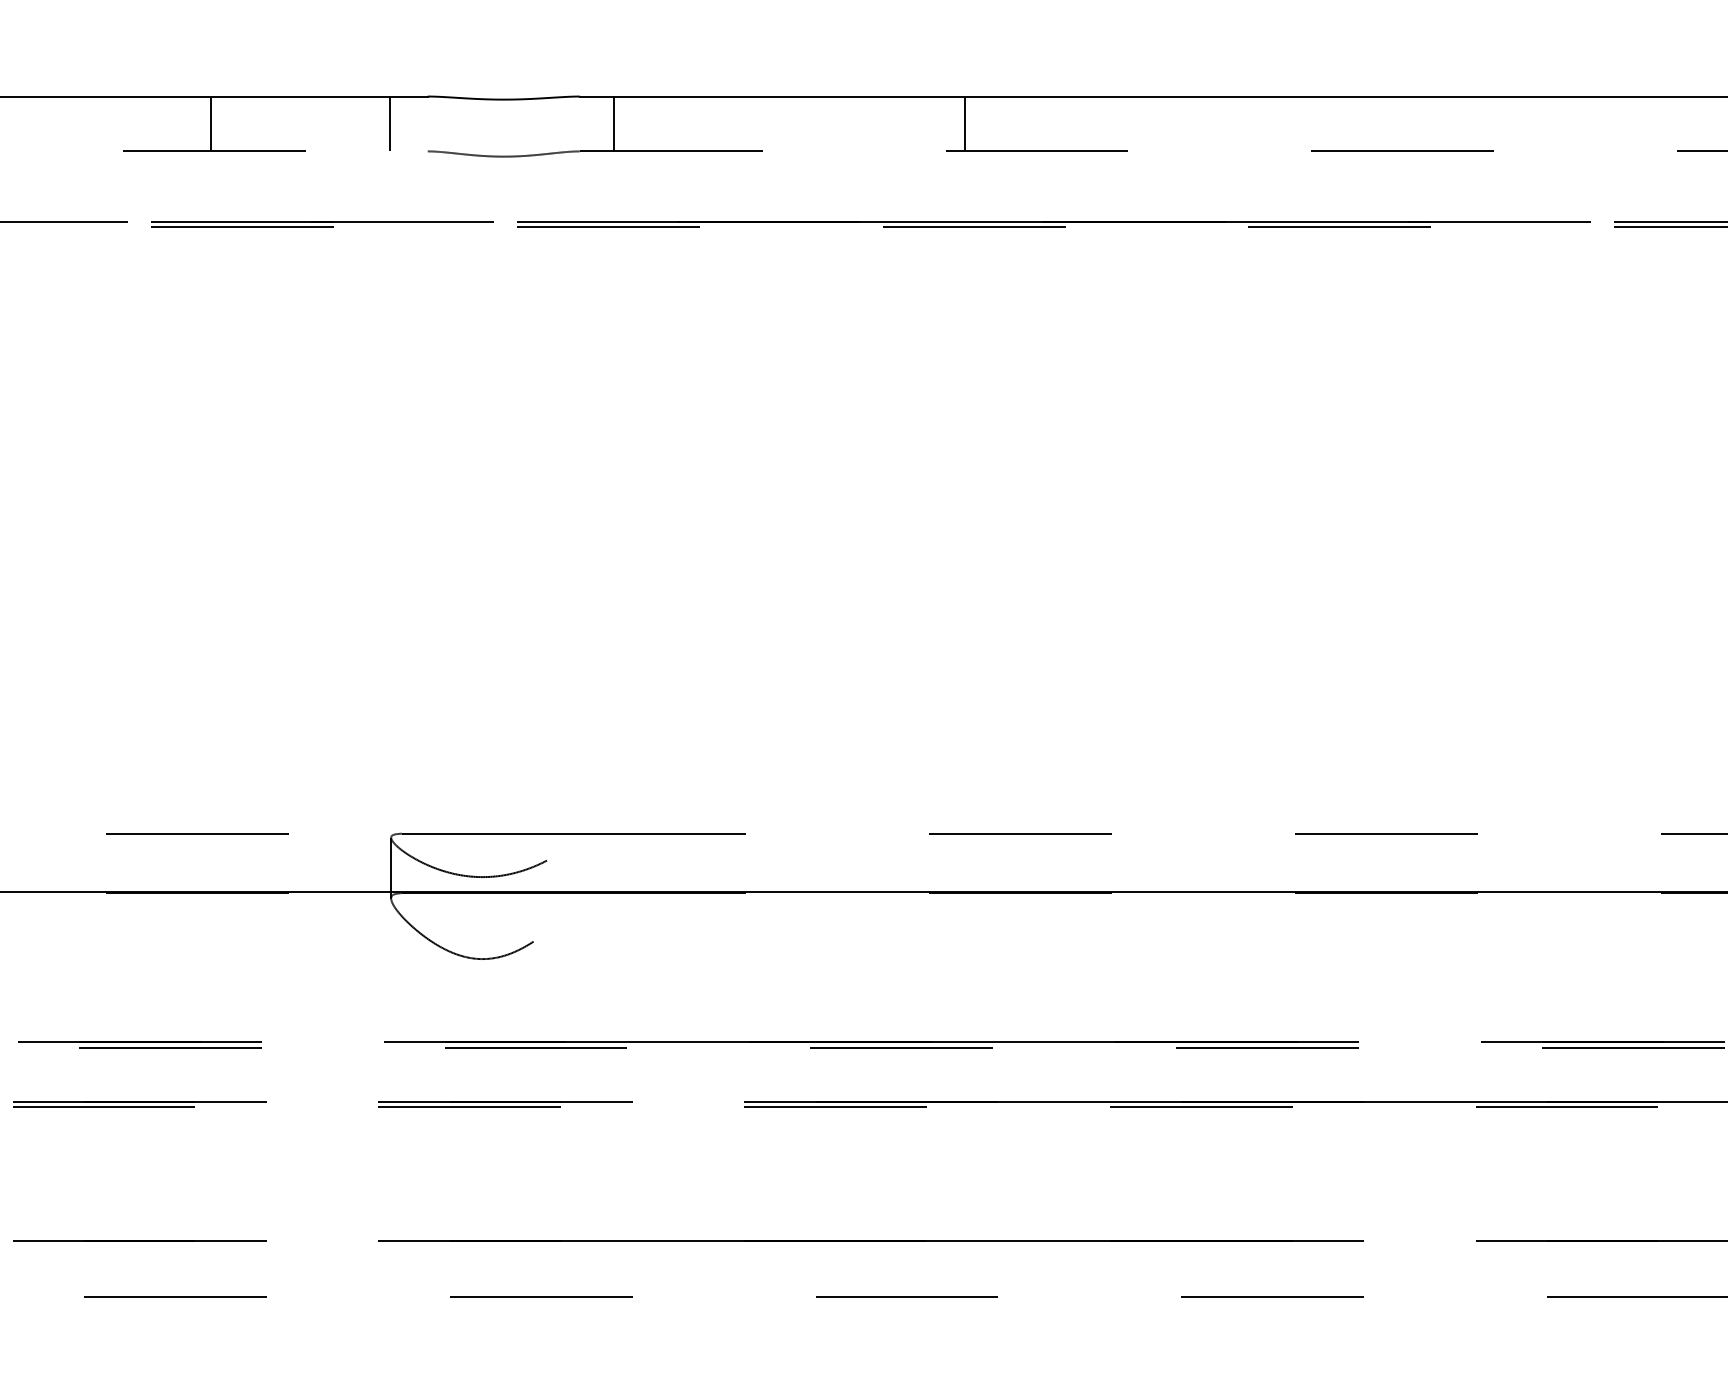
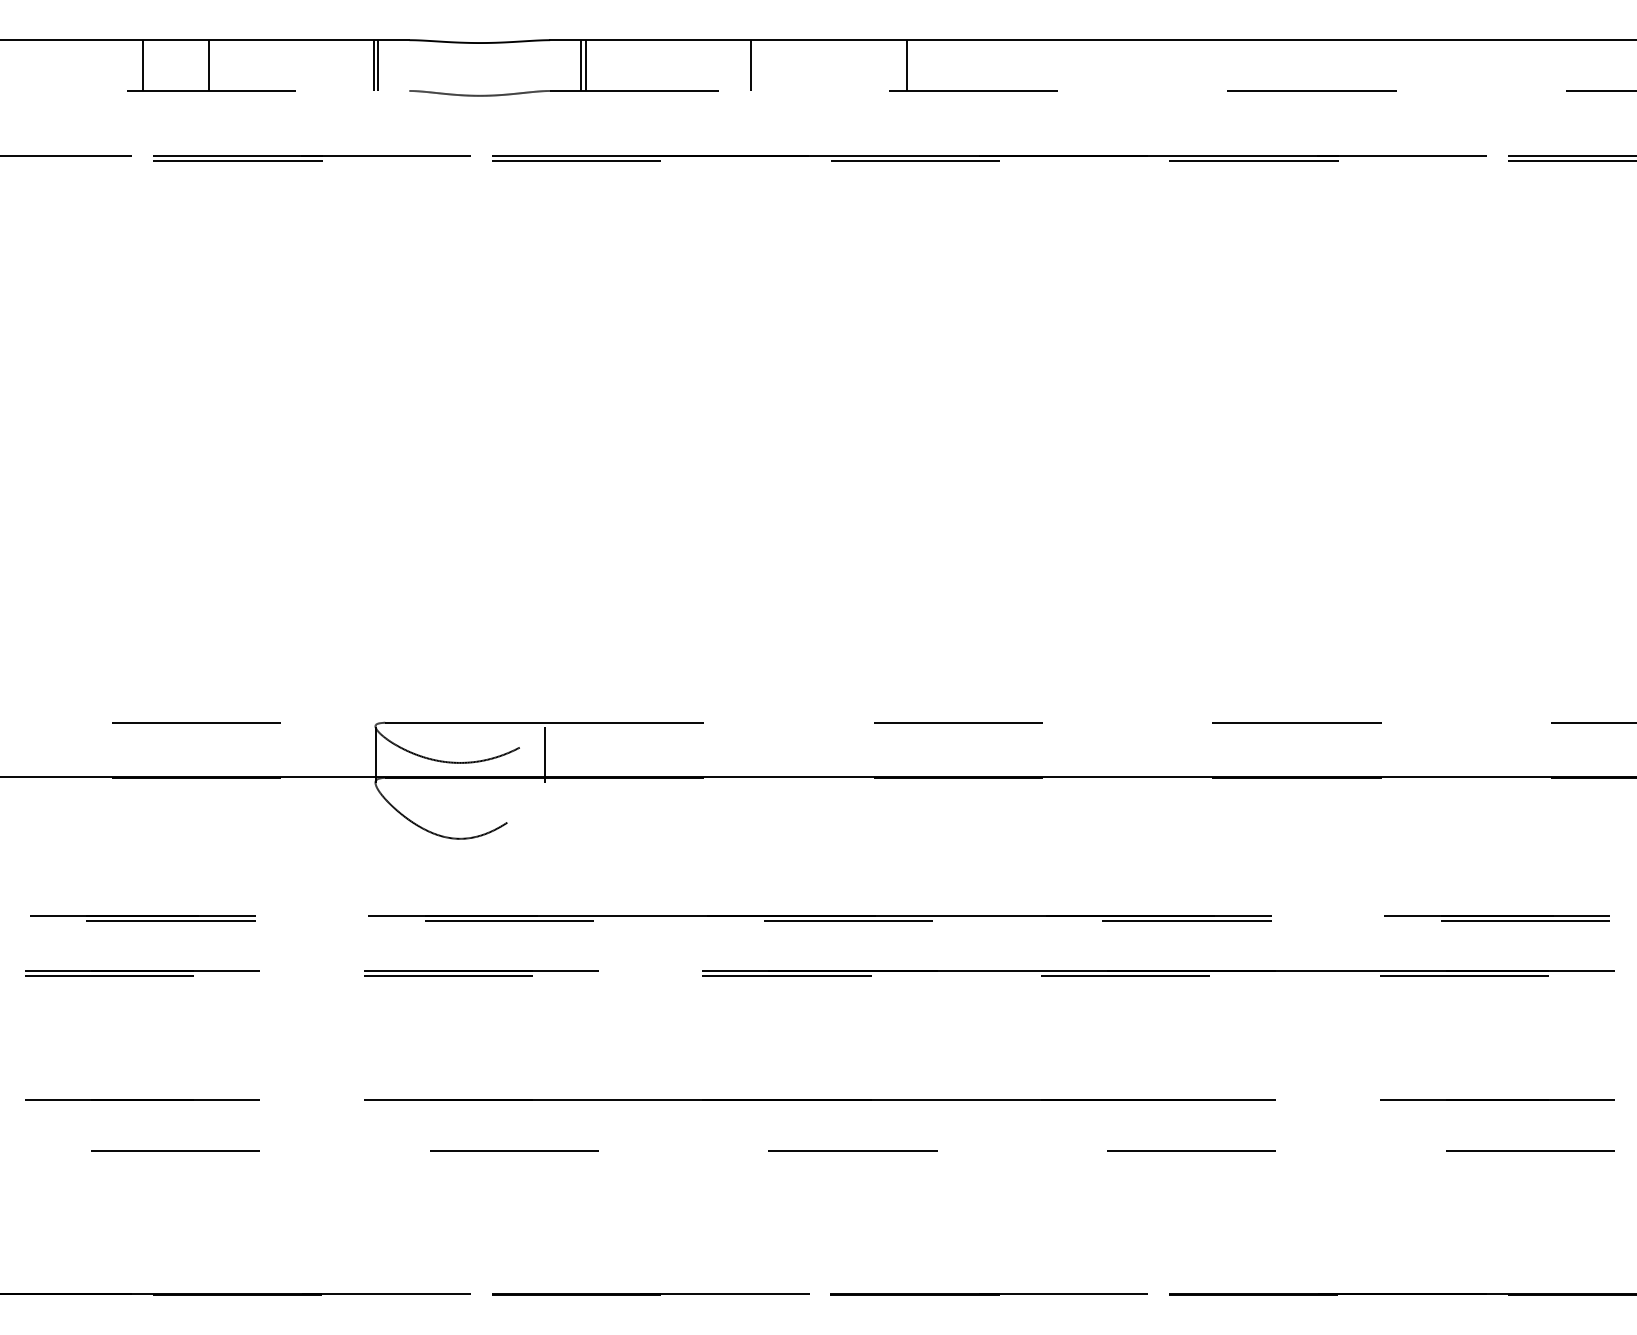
line: (139, 123) -> (142, 65), added
line: (394, 123) -> (378, 65), added
line: (617, 123) -> (585, 65), added
line: (796, 123) -> (750, 65), added
line: (573, 868) -> (544, 754), added

